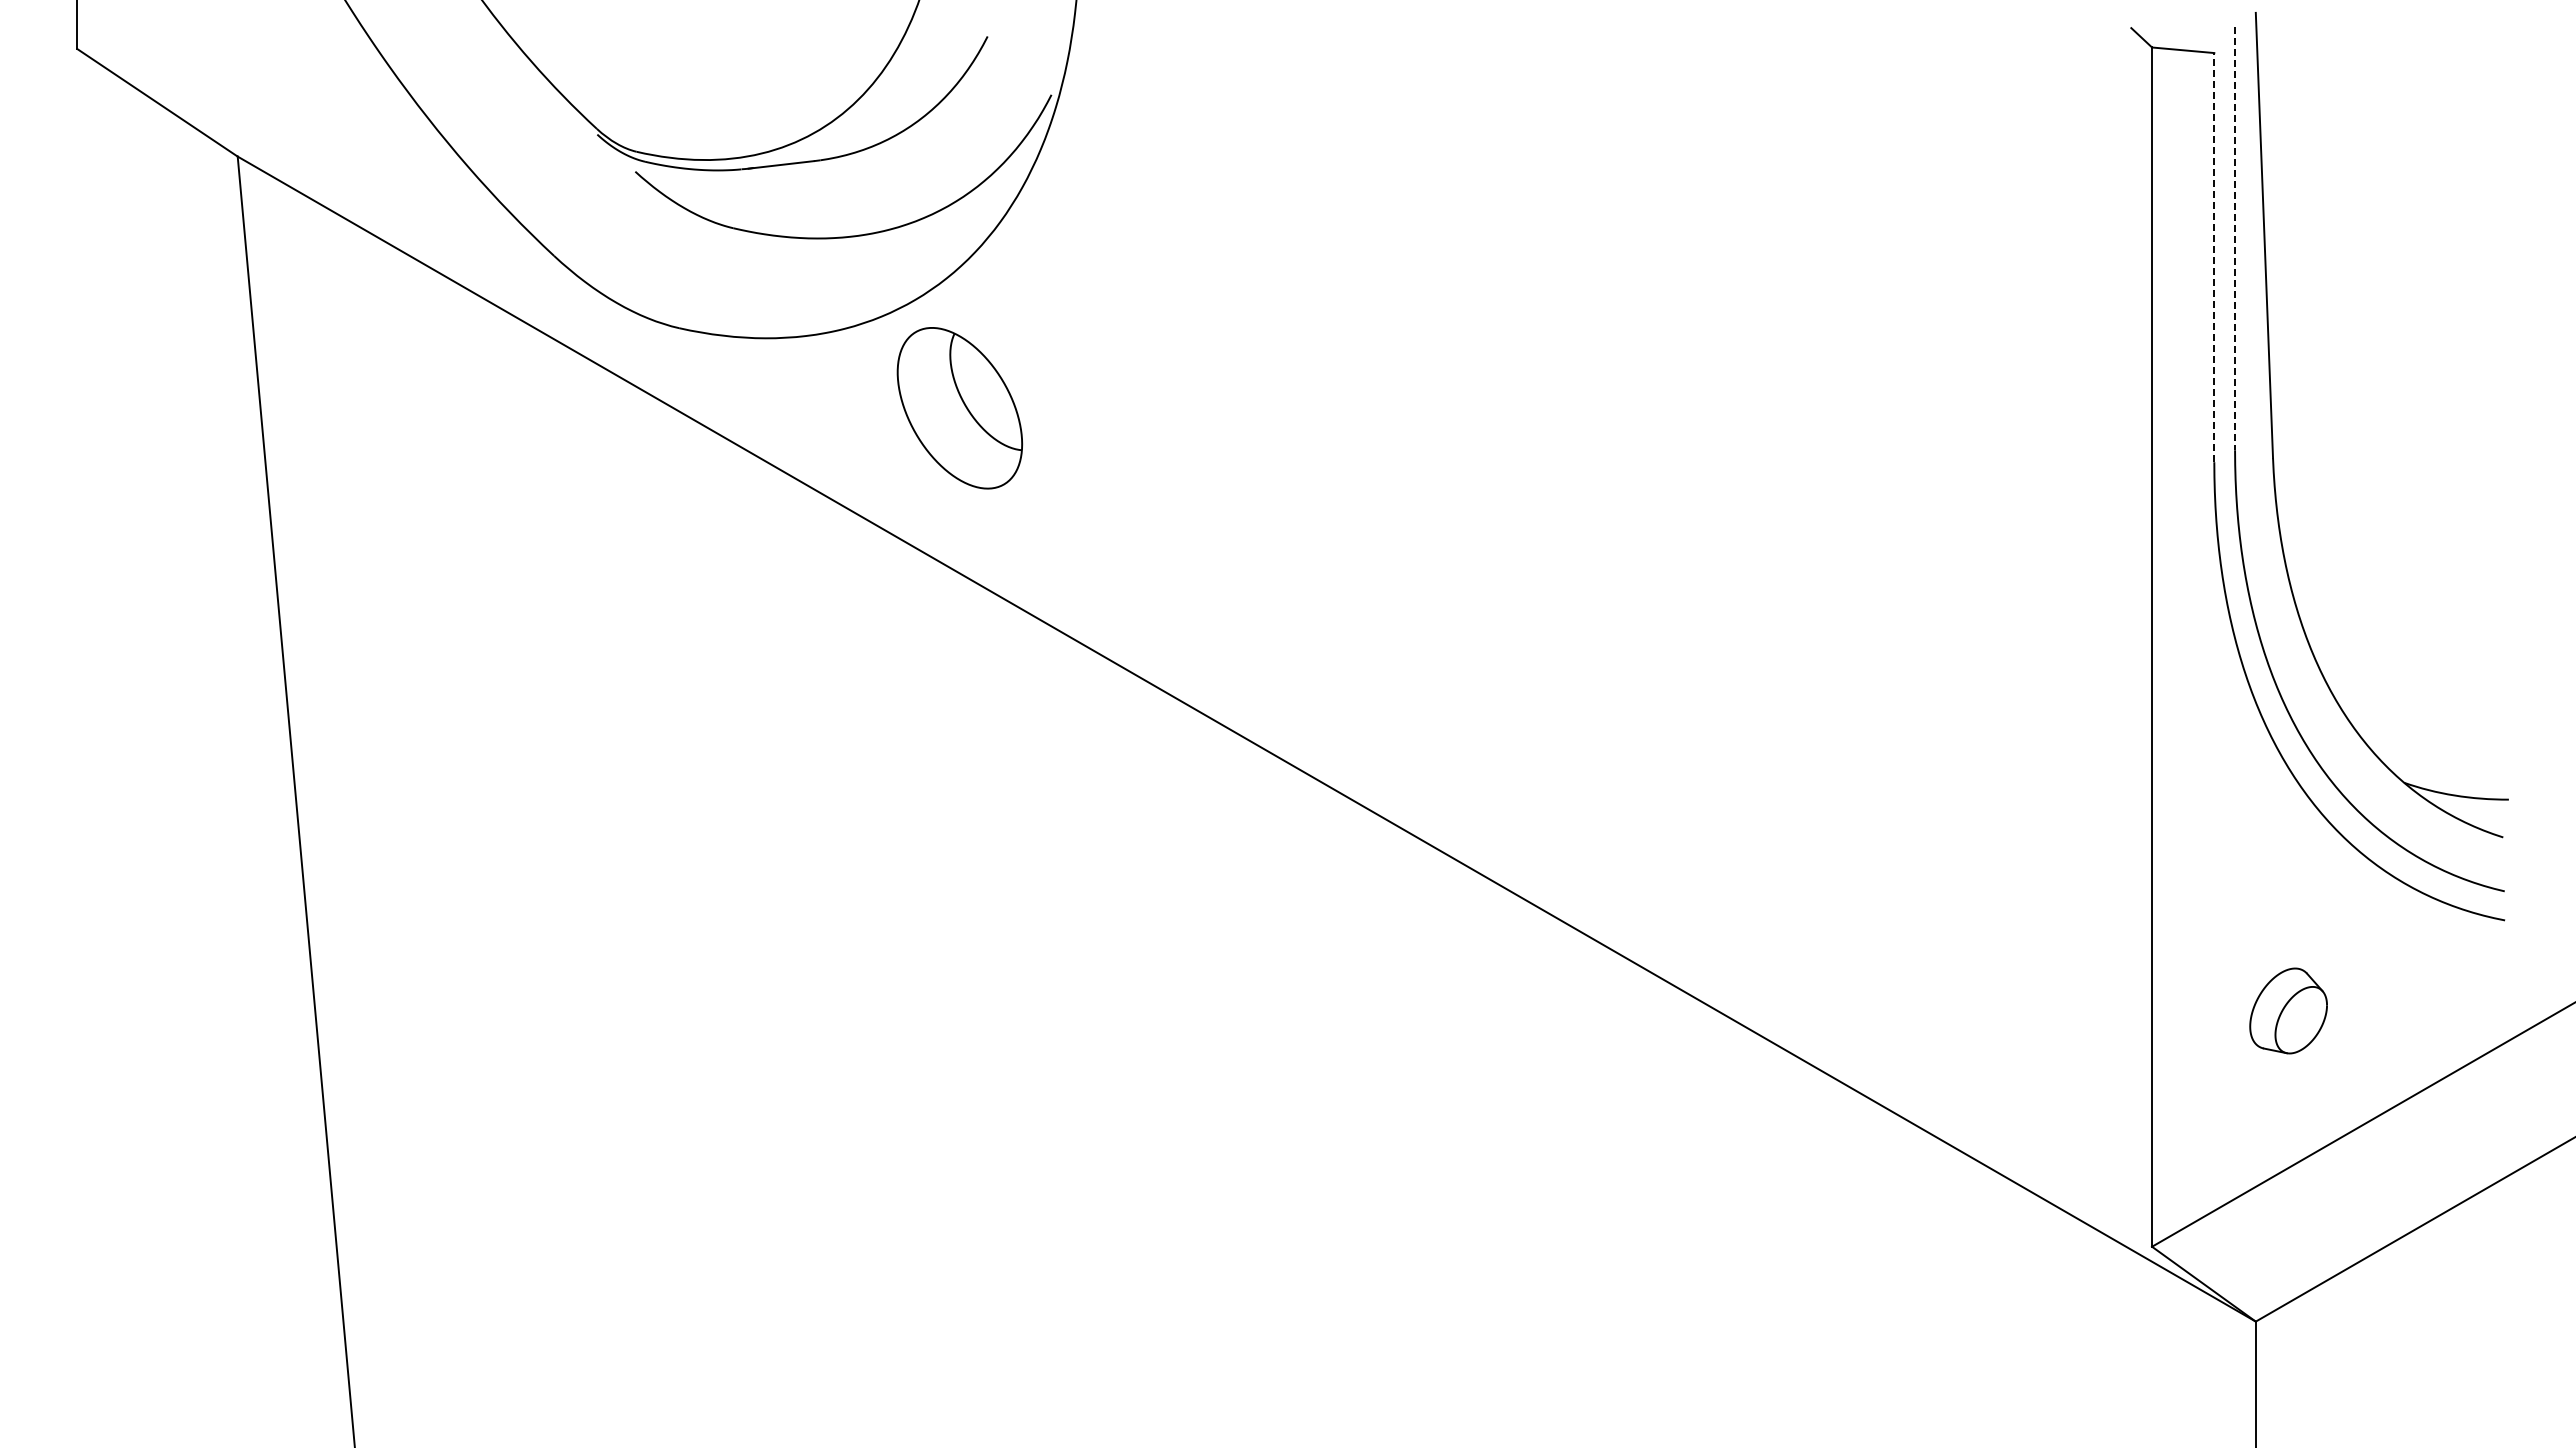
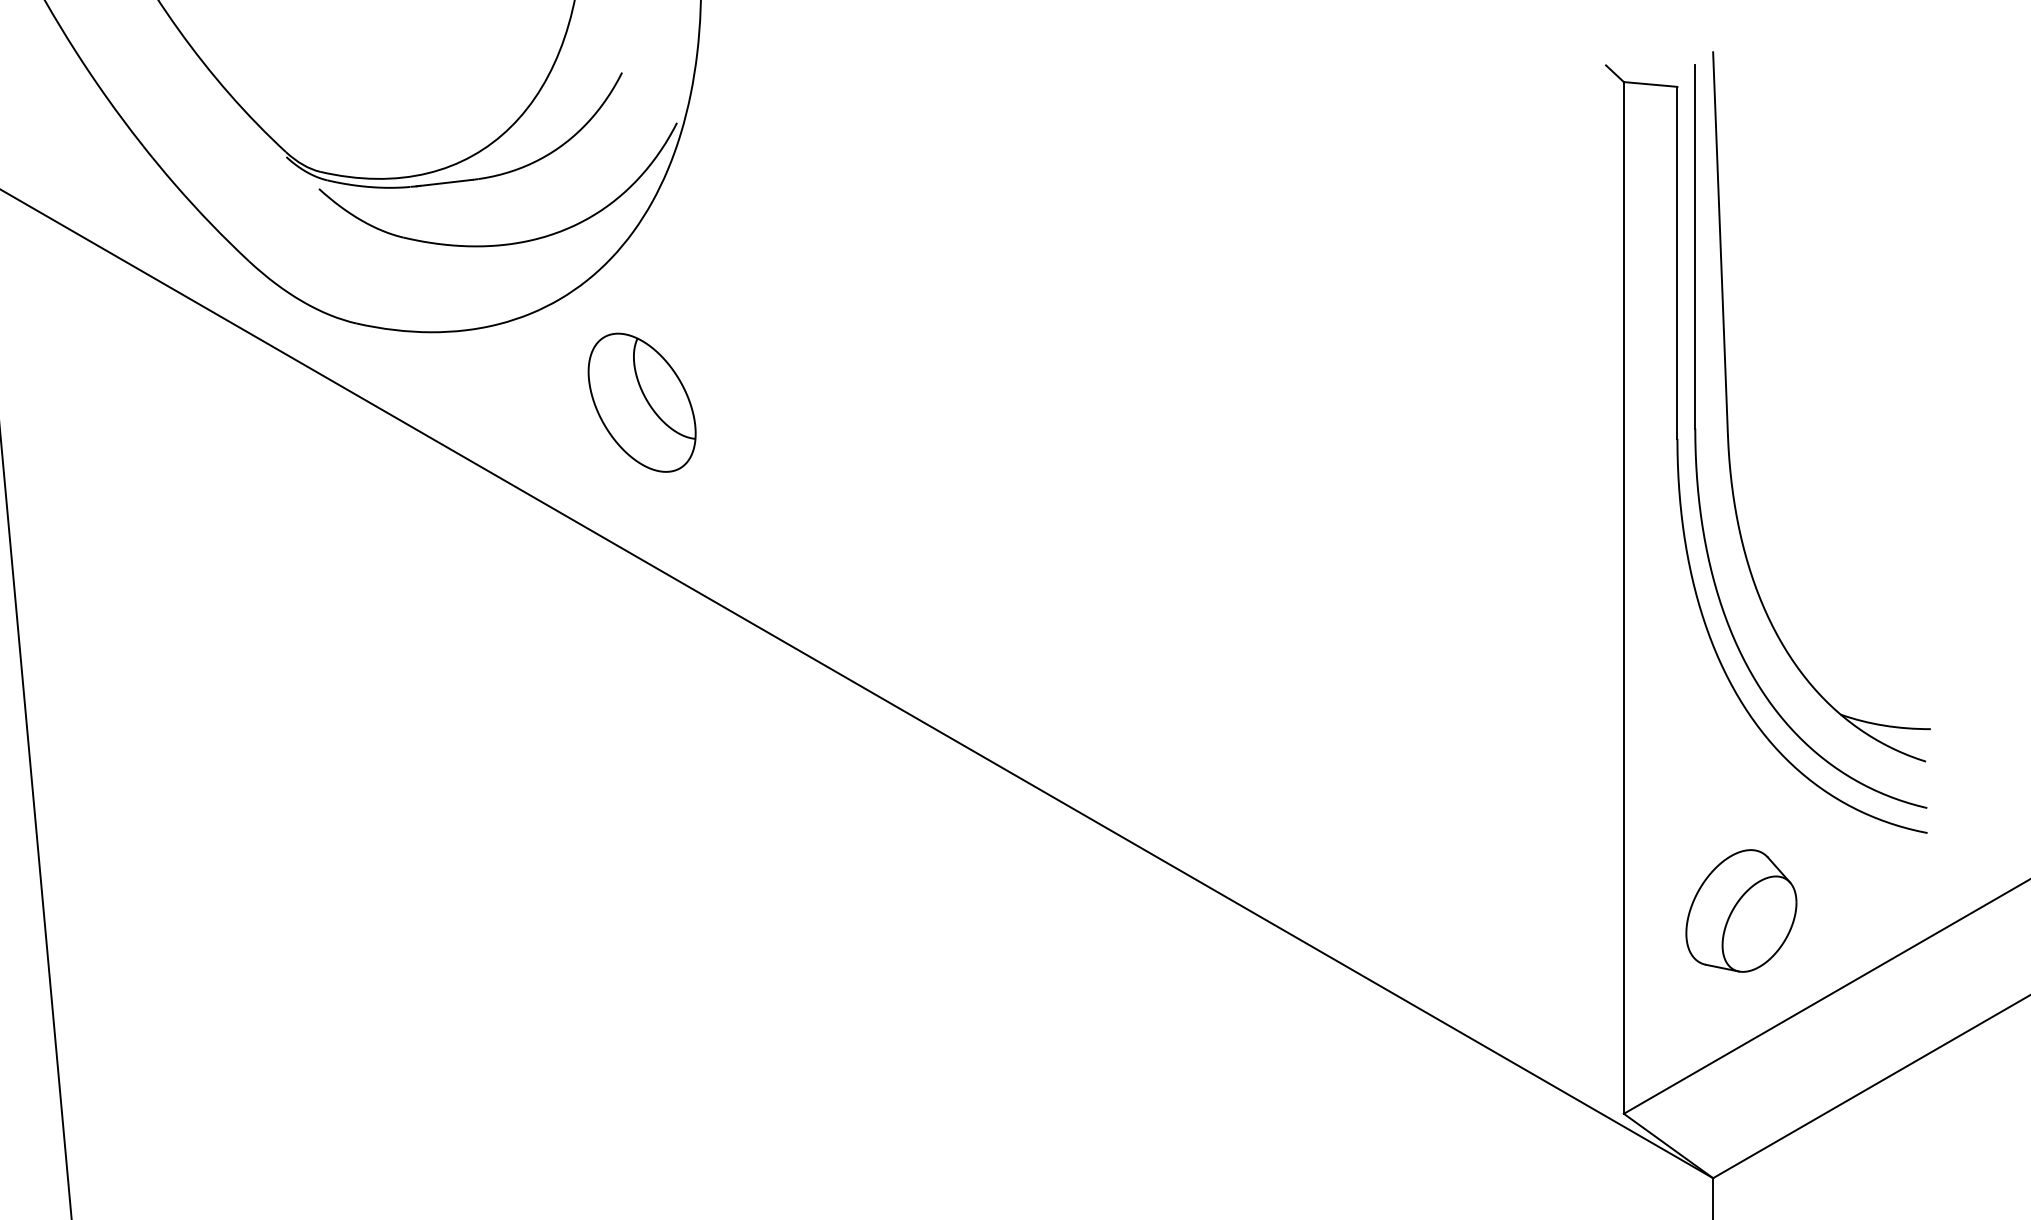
line: (2235, 239) -> (1695, 247), dashed -> solid
line: (2214, 257) -> (1677, 262), dashed -> solid
part: (959, 408) -> (641, 402), moved
part: (2288, 1010) -> (1741, 910), size x1.67

